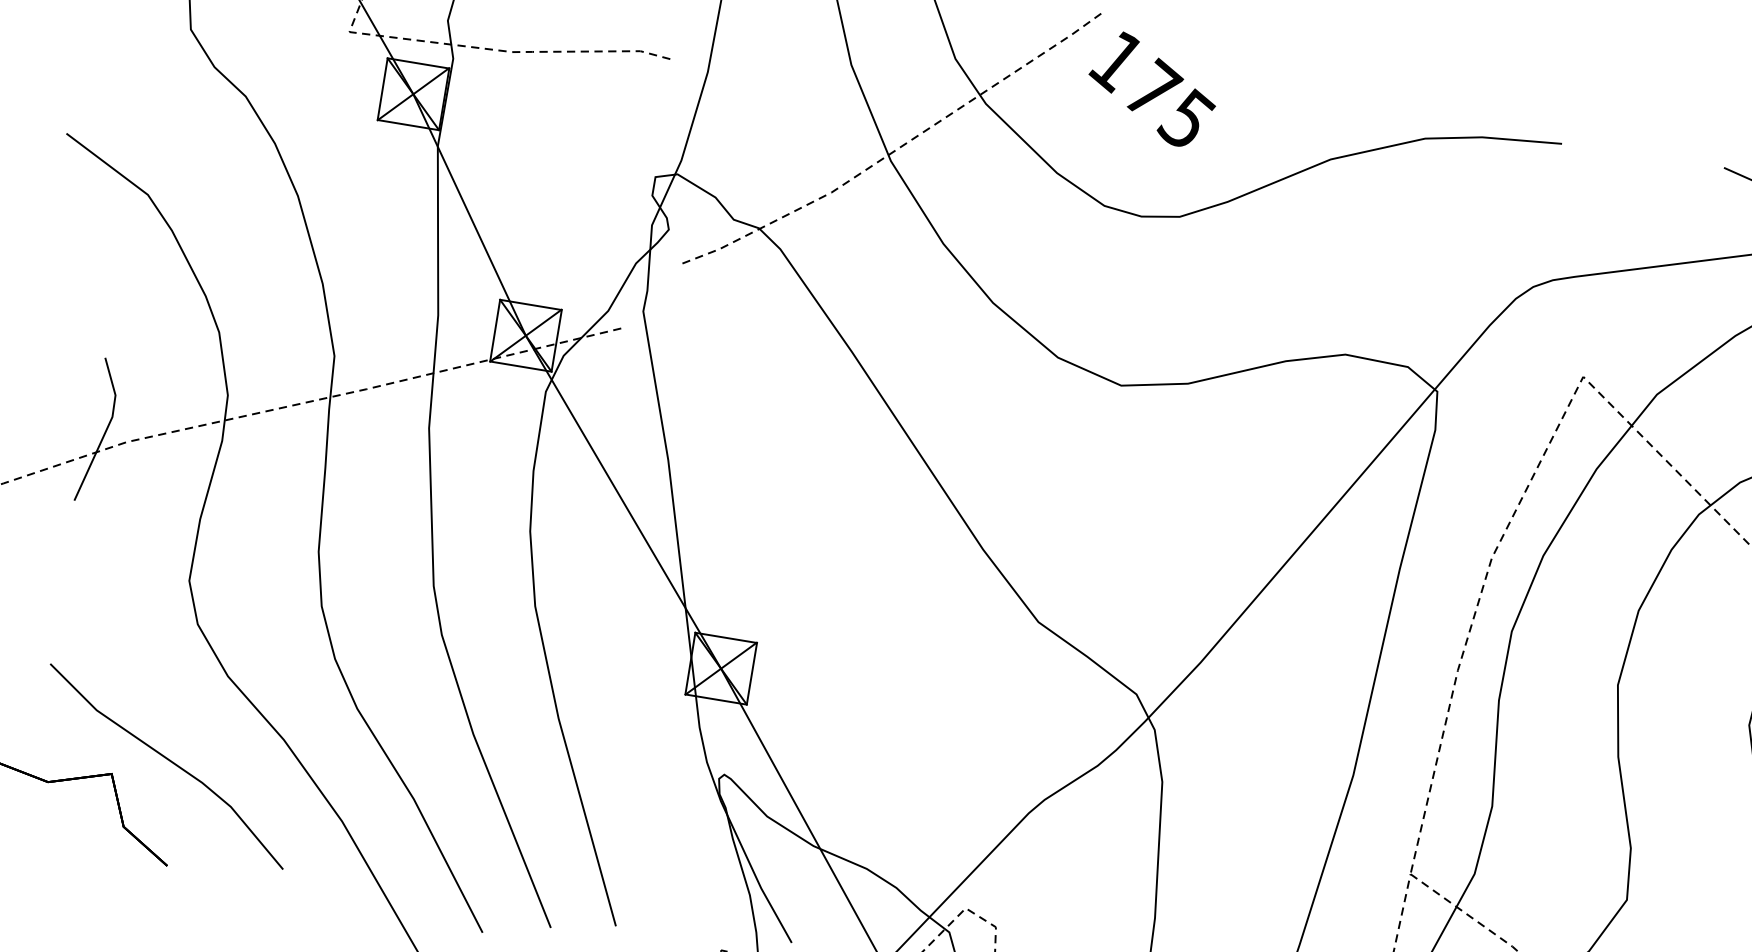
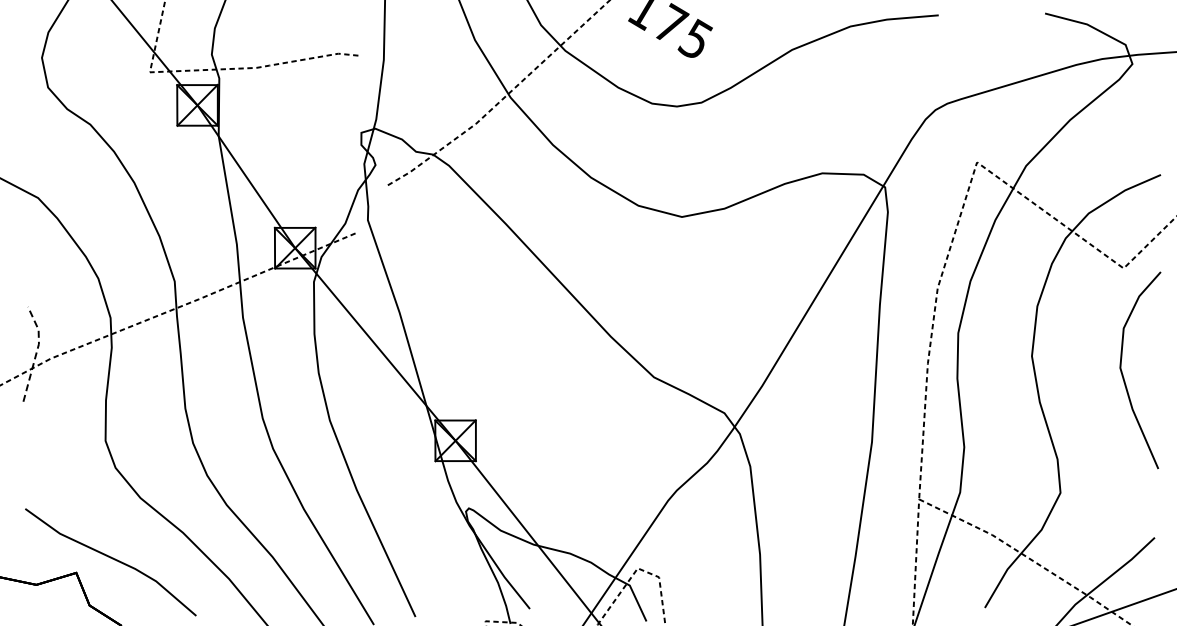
line: (106, 427) -> (36, 351), solid -> dashed

